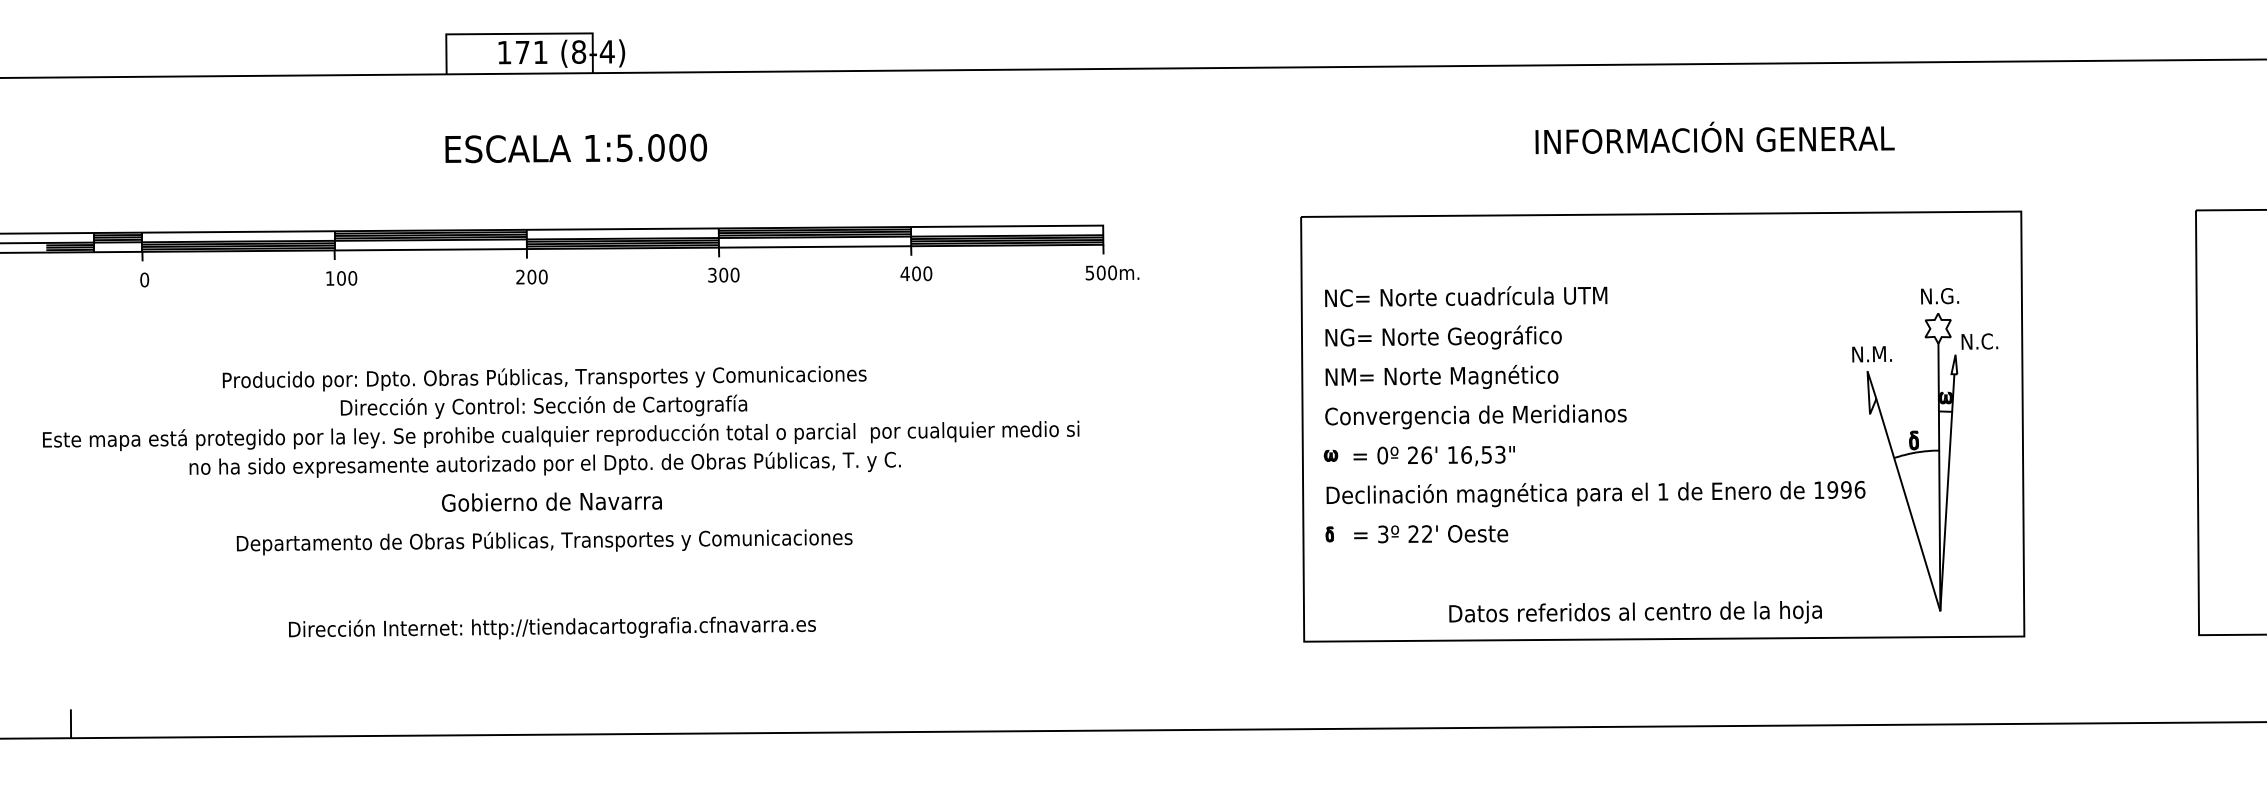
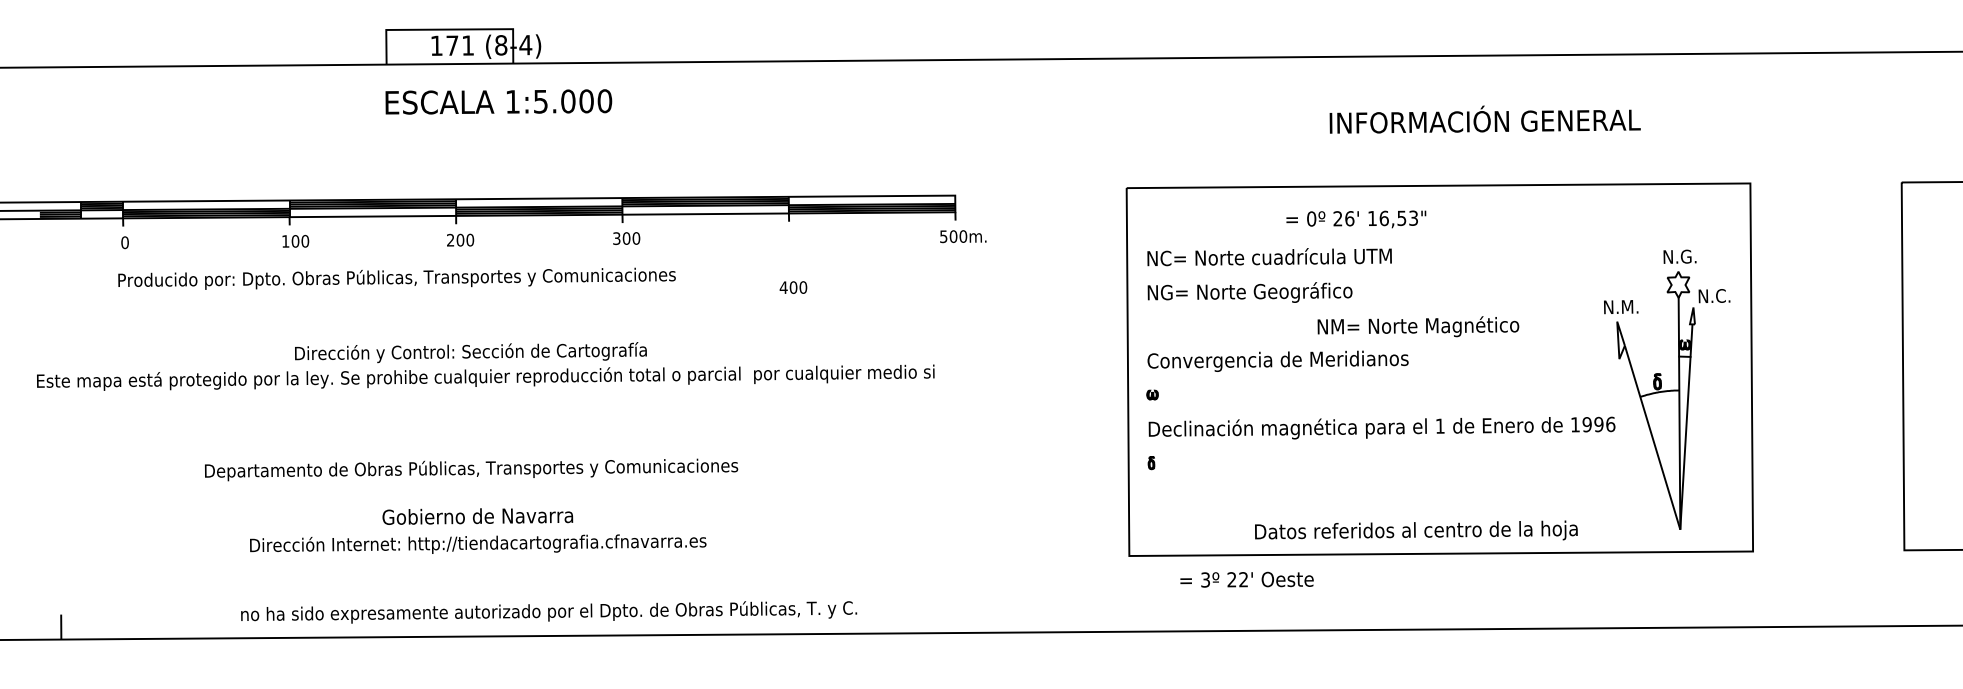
text: (575, 148) -> (498, 101), moved
text: (916, 273) -> (793, 287), moved
text: (1441, 376) -> (1418, 326), moved
text: (544, 378) -> (396, 278), moved
text: (1433, 455) -> (1355, 218), moved
text: (544, 464) -> (548, 612), moved
text: (551, 501) -> (477, 515), moved
text: (1431, 534) -> (1247, 580), moved

